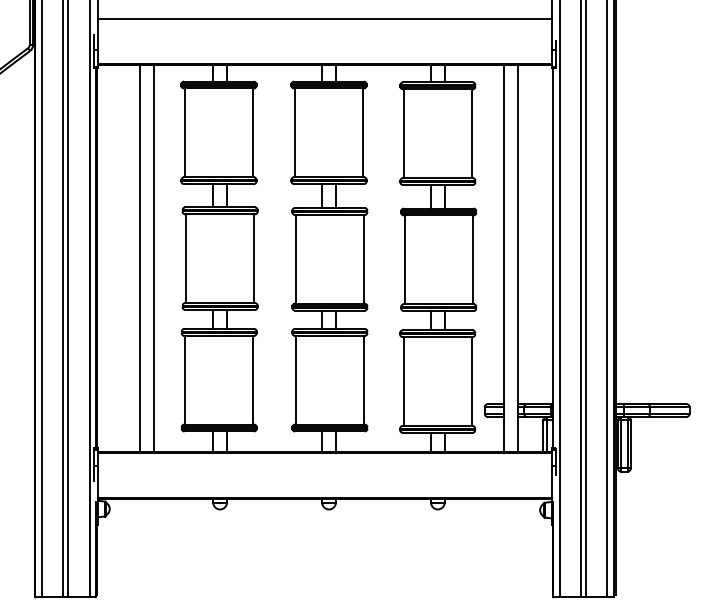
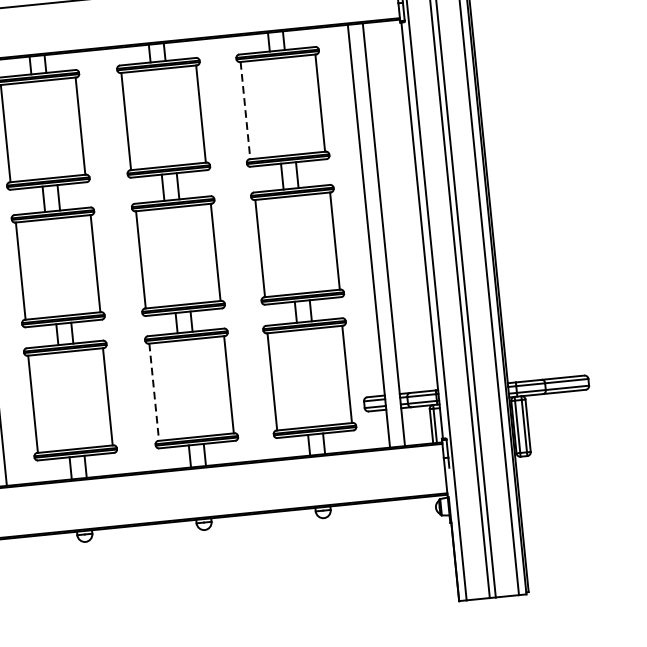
line: (403, 134) -> (245, 111), solid -> dashed
line: (295, 380) -> (154, 392), solid -> dashed

